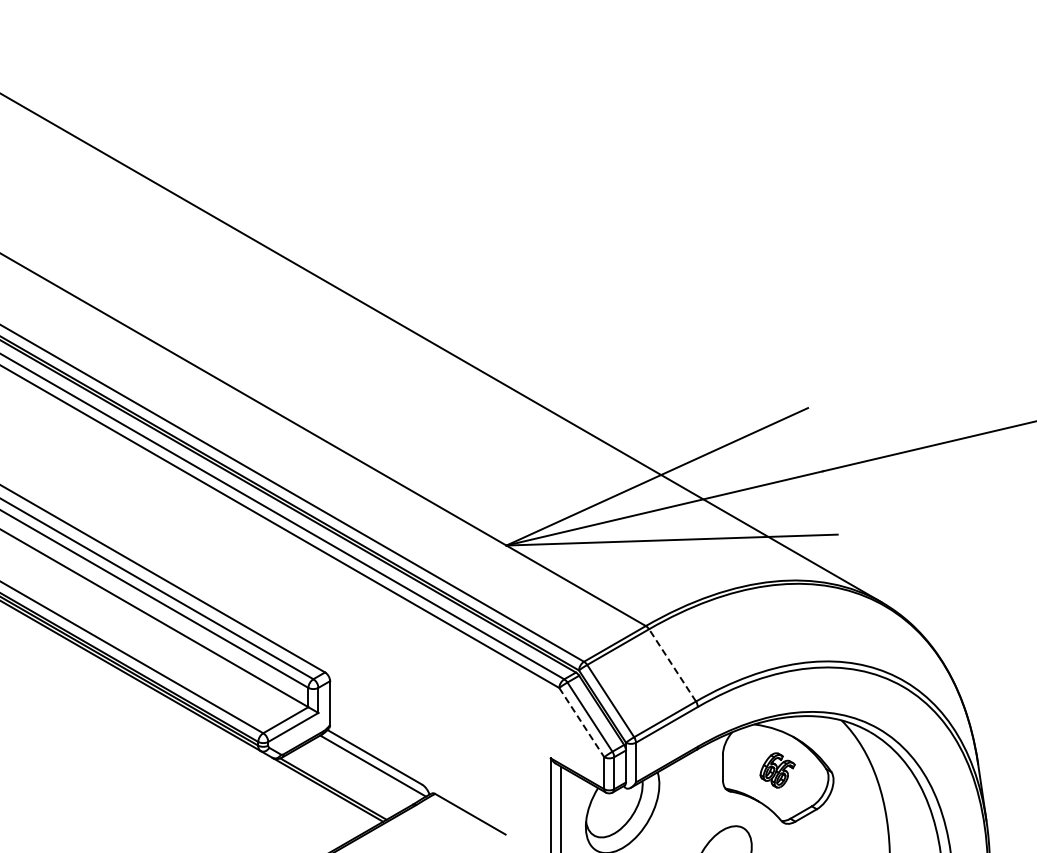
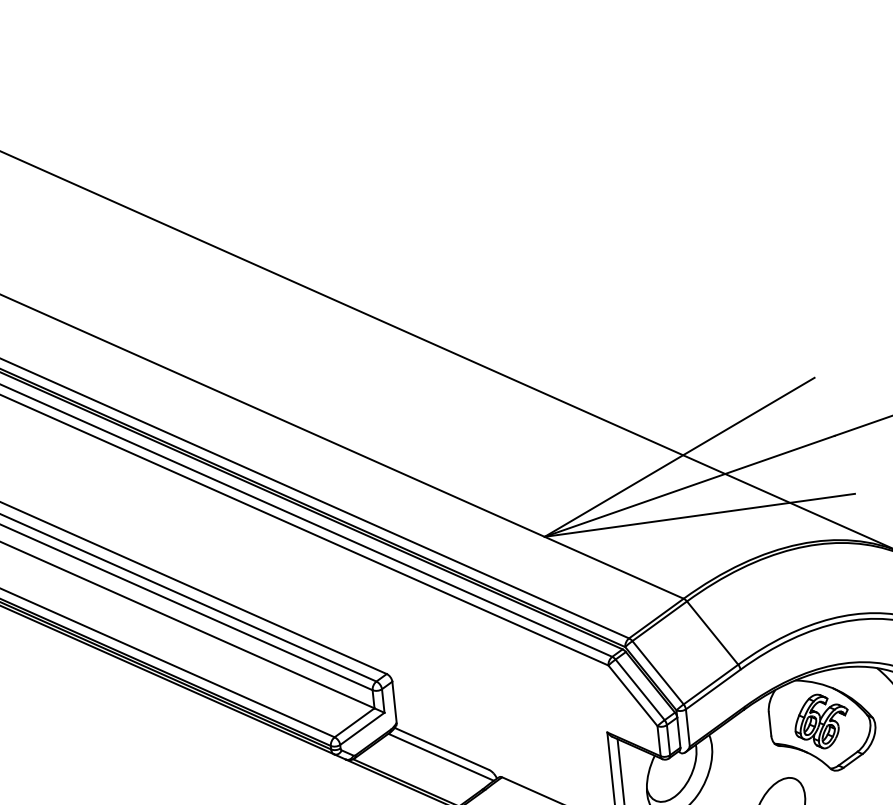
line: (672, 664) -> (712, 632), dashed -> solid
line: (582, 723) -> (633, 696), dashed -> solid
part: (777, 770) -> (821, 721), size x1.67

